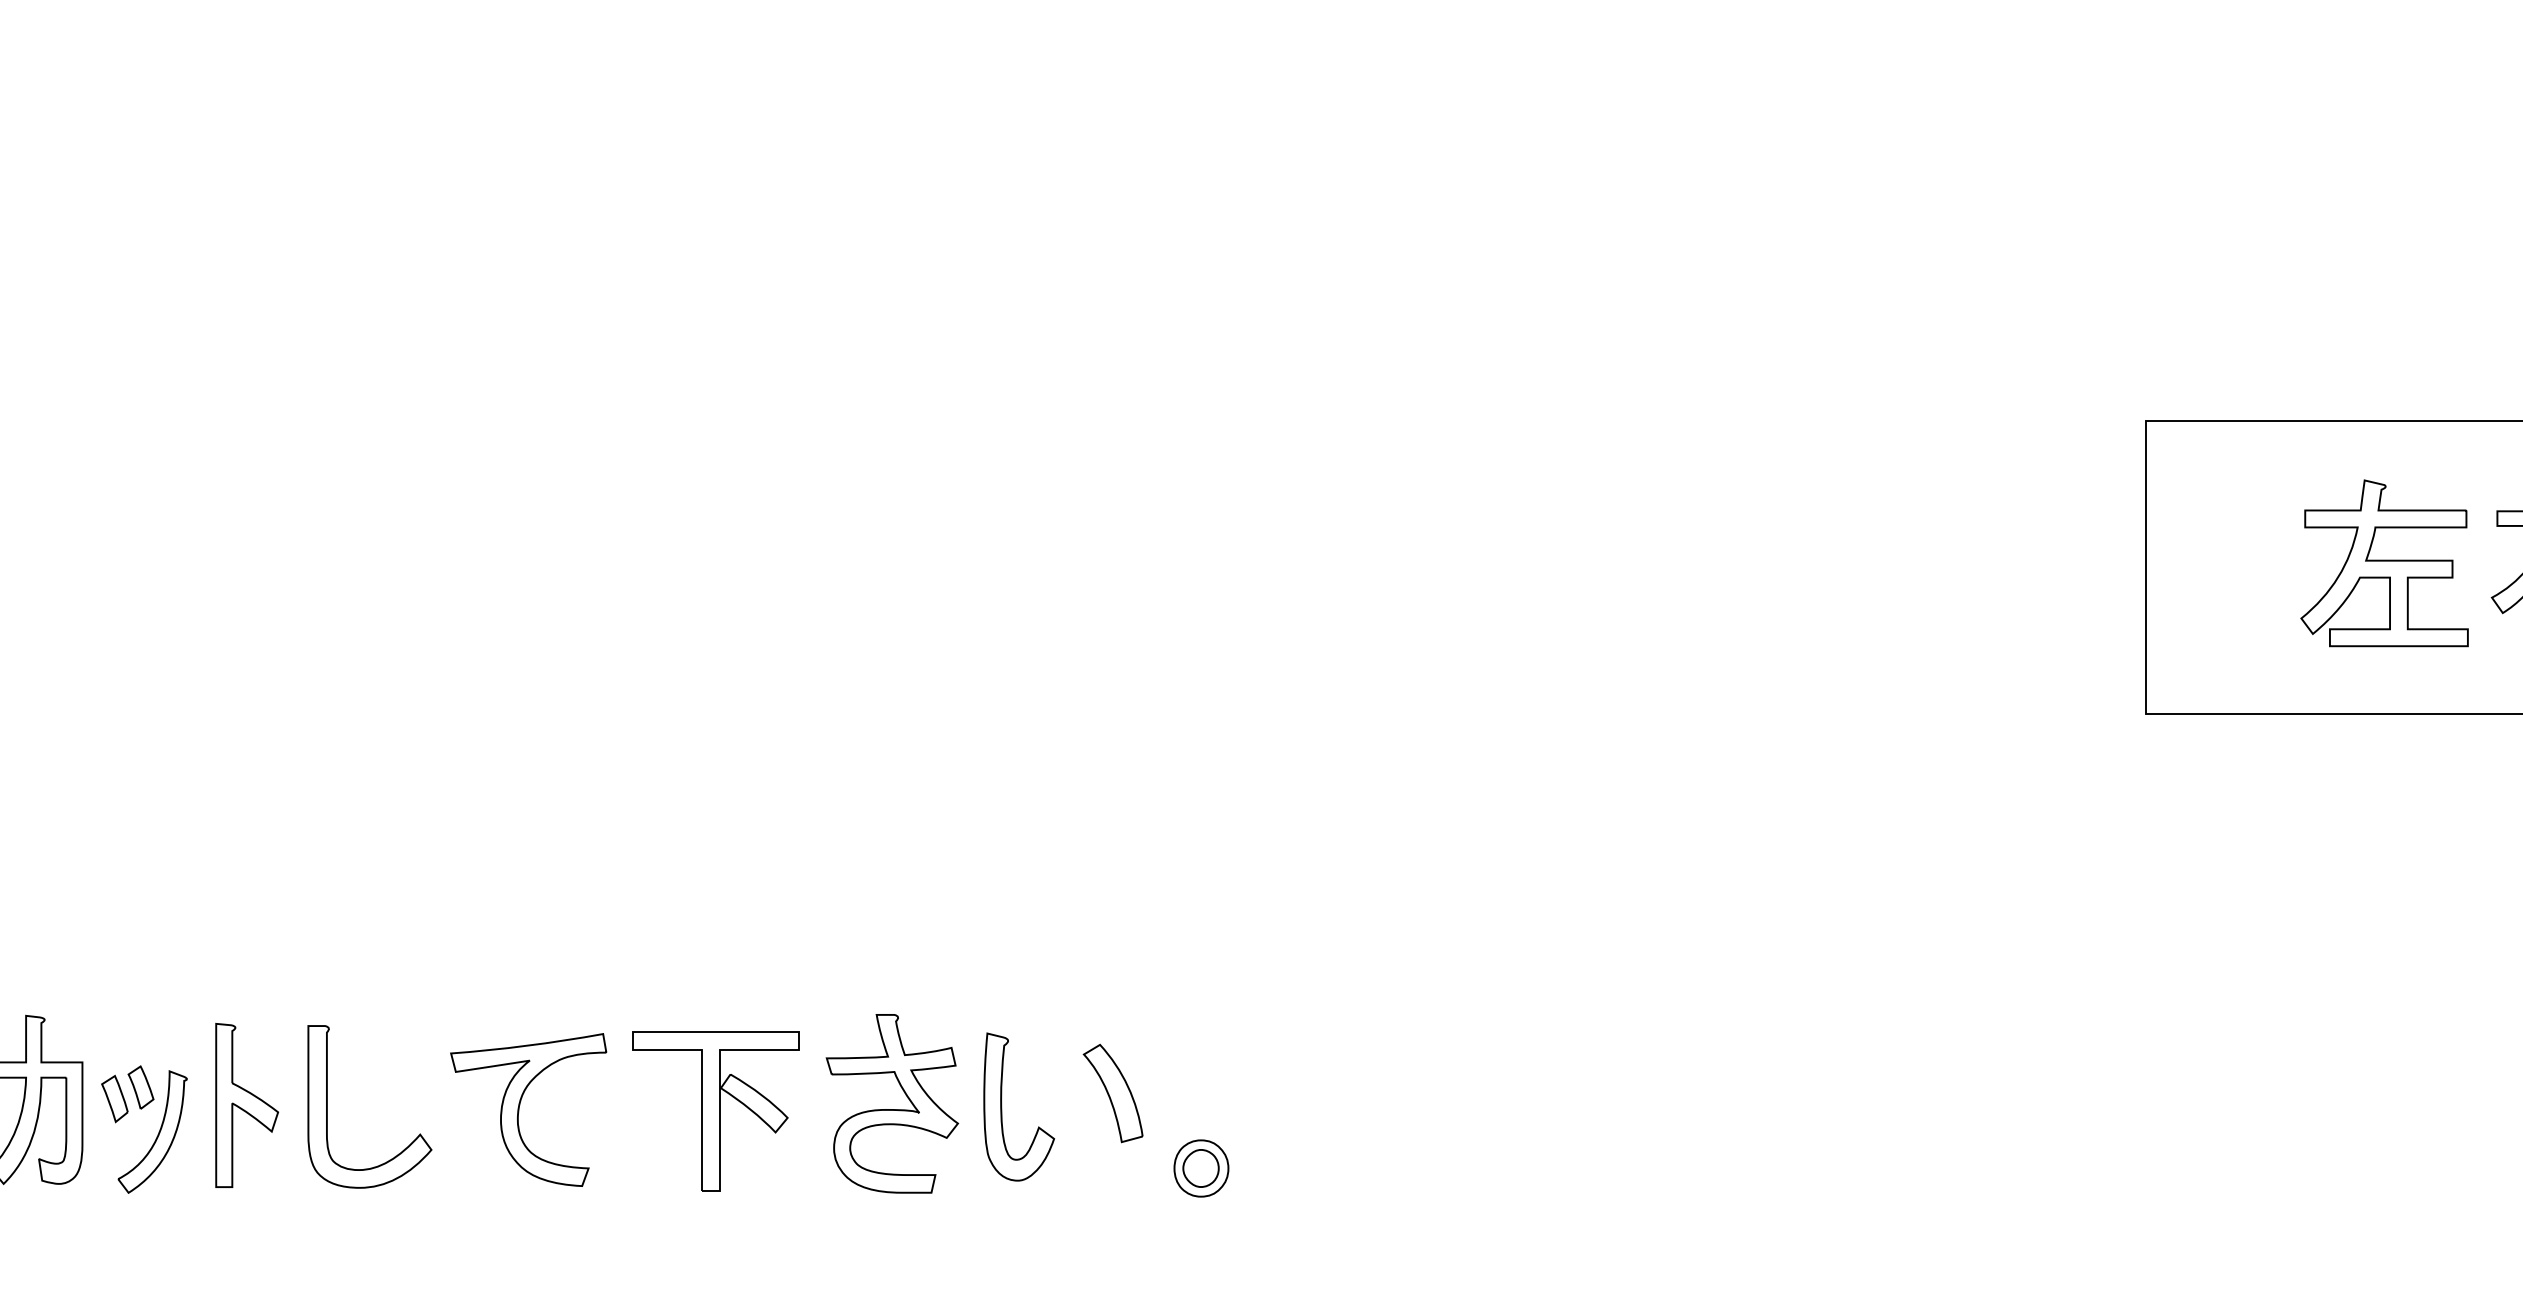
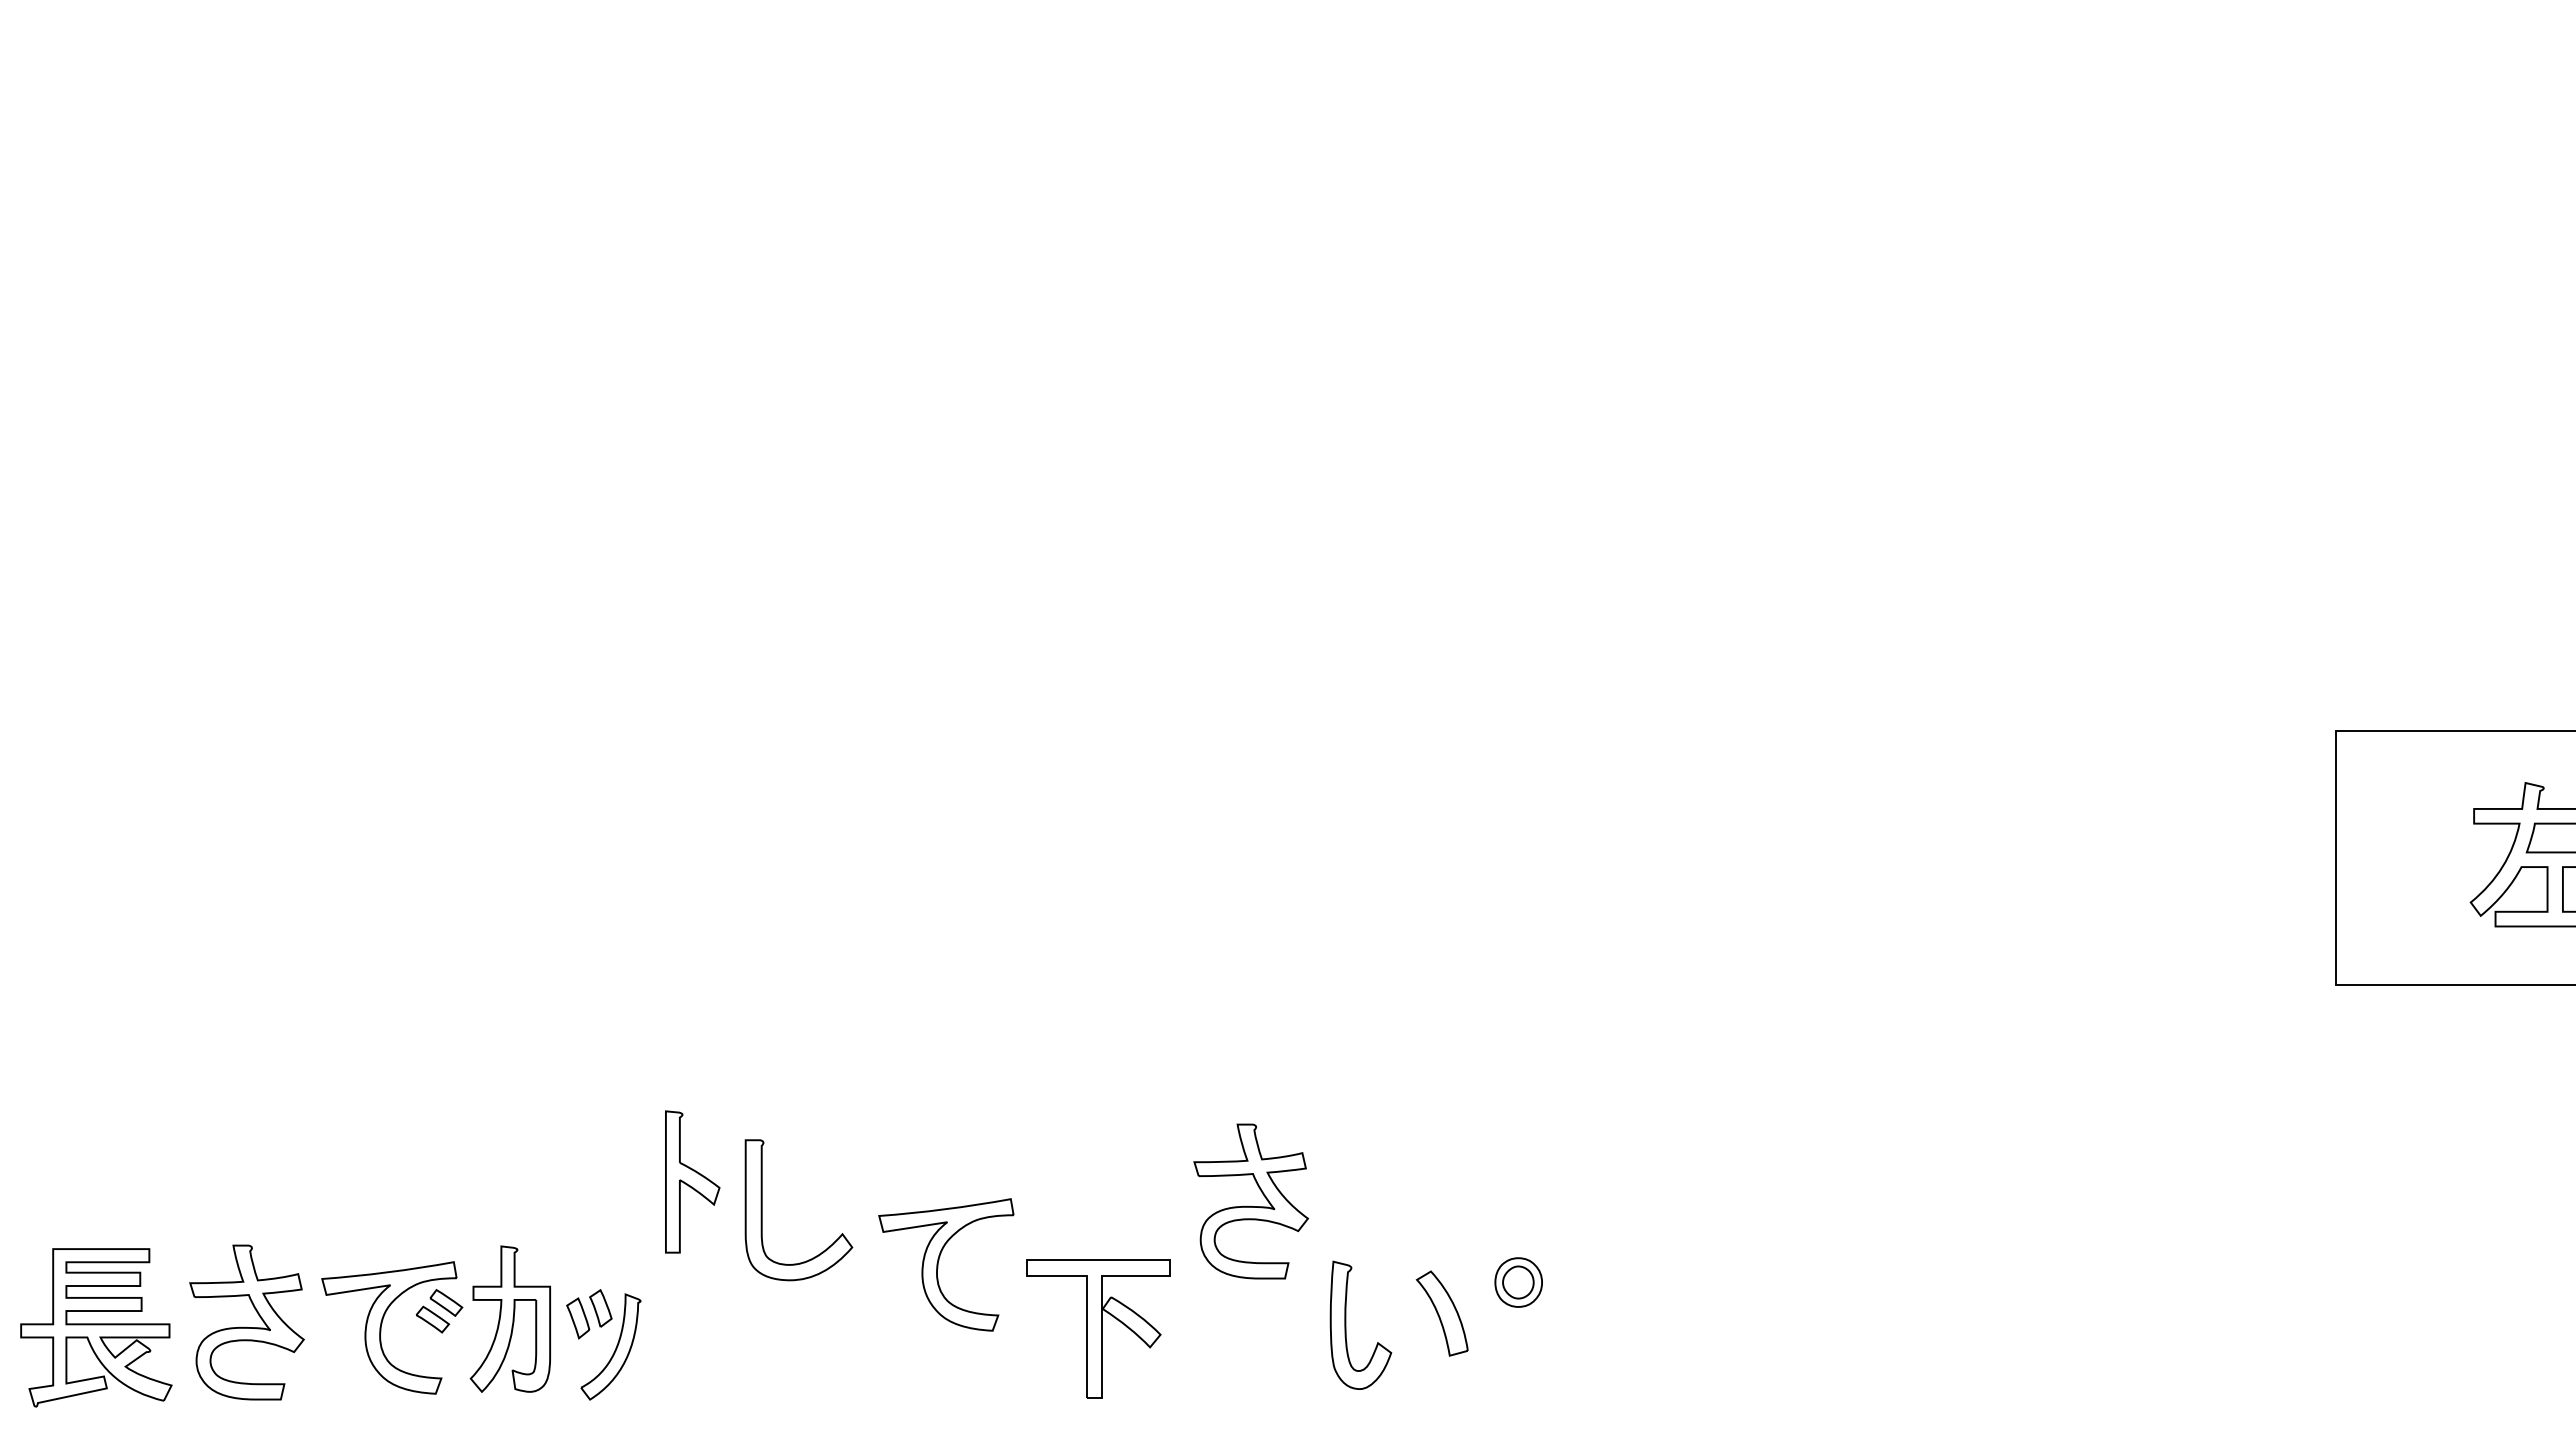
part: (892, 1103) -> (1251, 1201), moved
part: (246, 1104) -> (692, 1181), moved
part: (327, 1107) -> (762, 1210), moved
part: (519, 1109) -> (938, 1264), moved
part: (1201, 1168) -> (1518, 1282), moved

